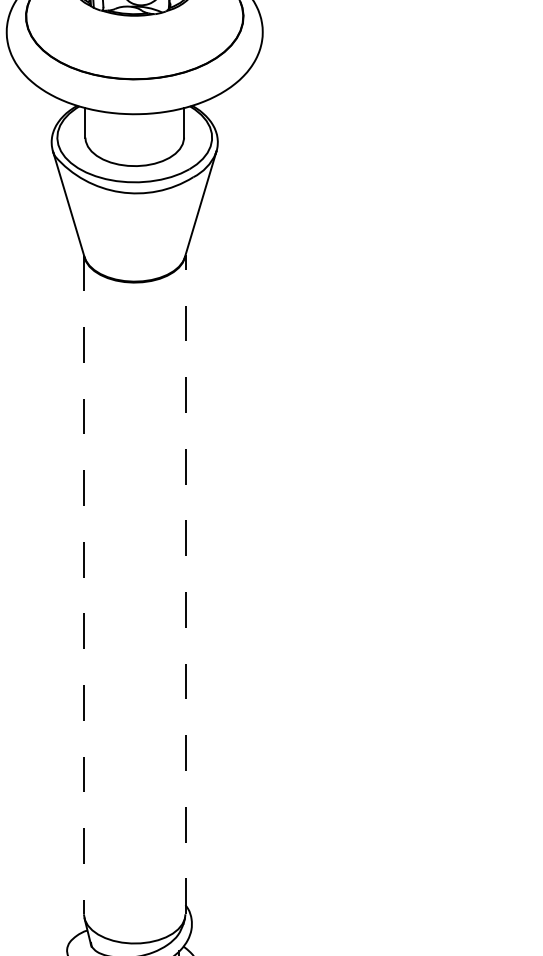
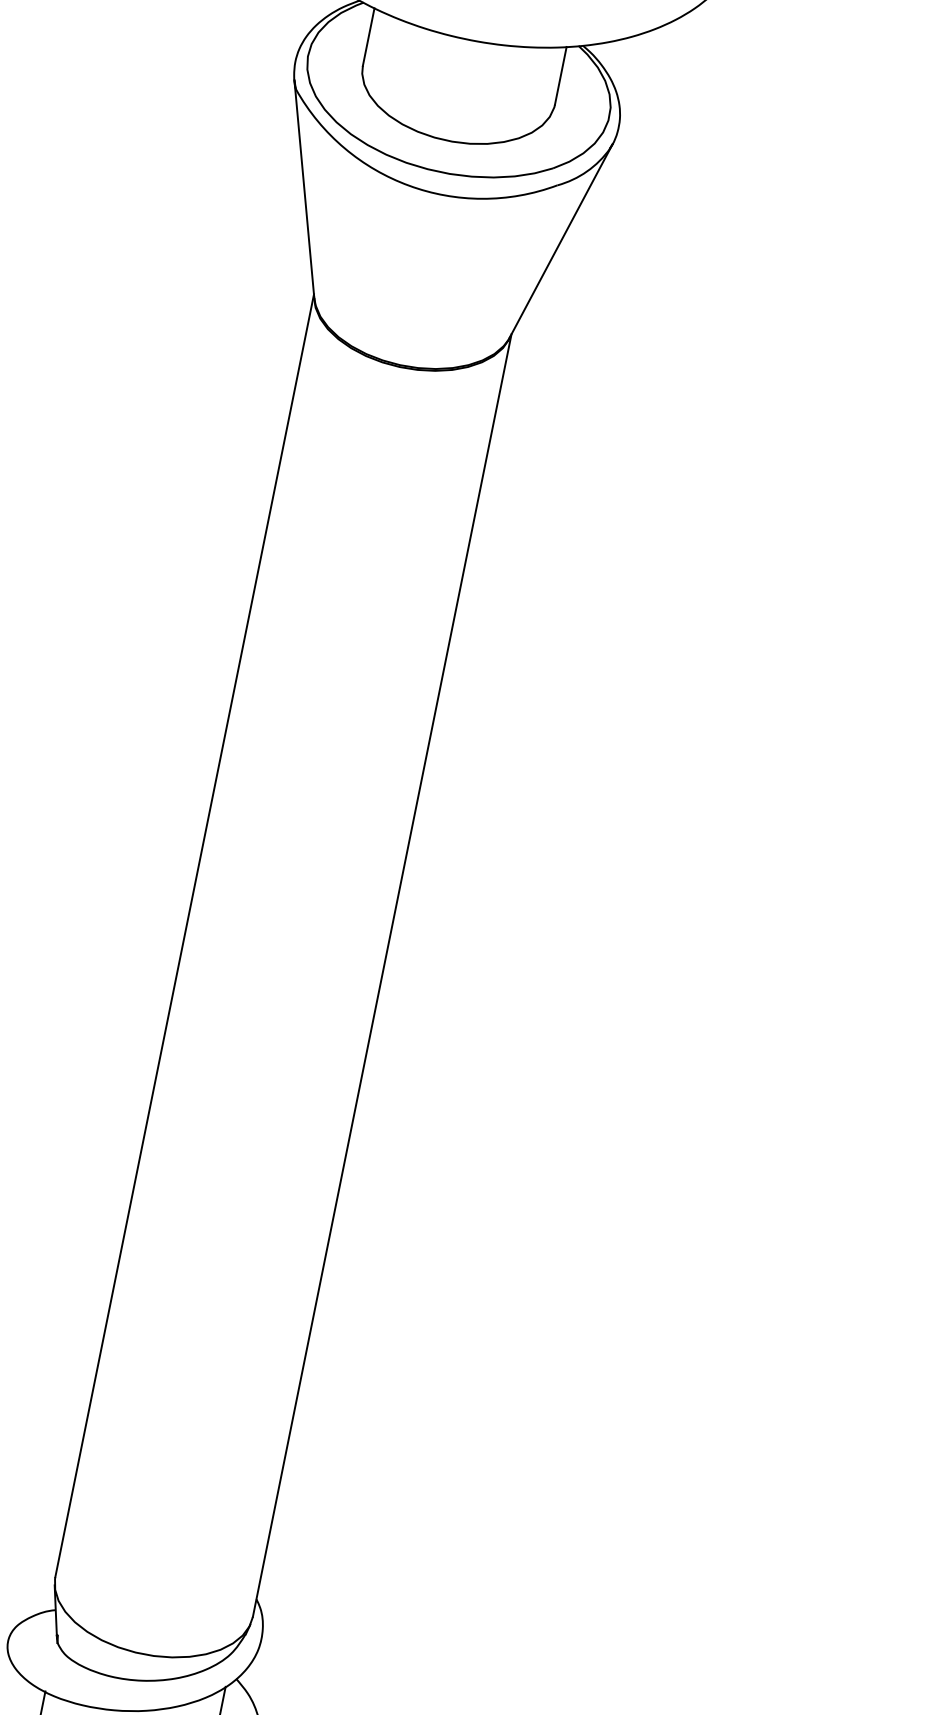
line: (185, 584) -> (382, 975), dashed -> solid
line: (84, 585) -> (185, 937), dashed -> solid

